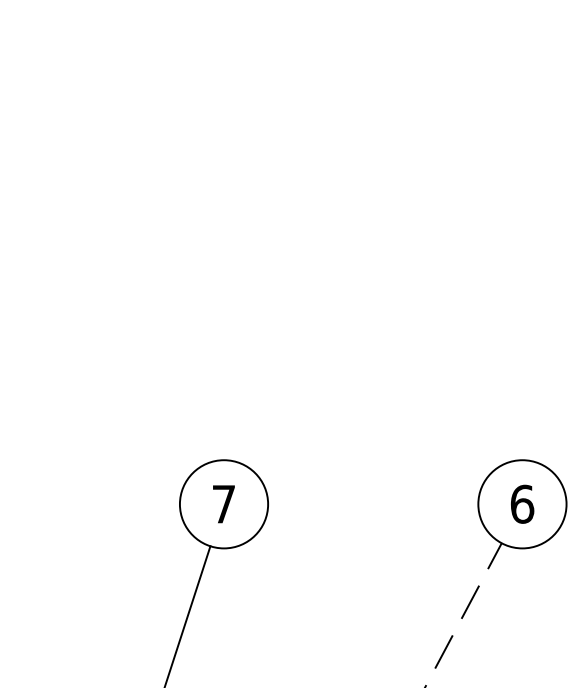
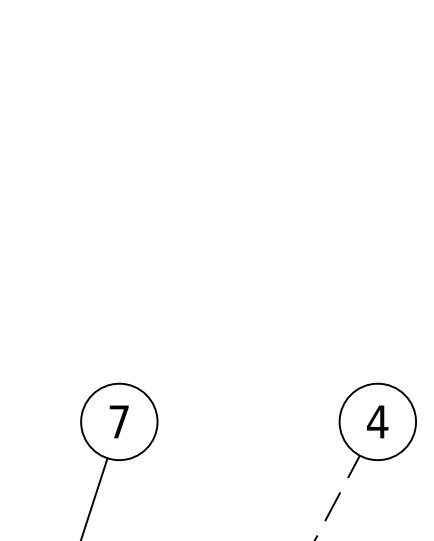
text: (521, 503) -> (376, 421), 6 -> 4

